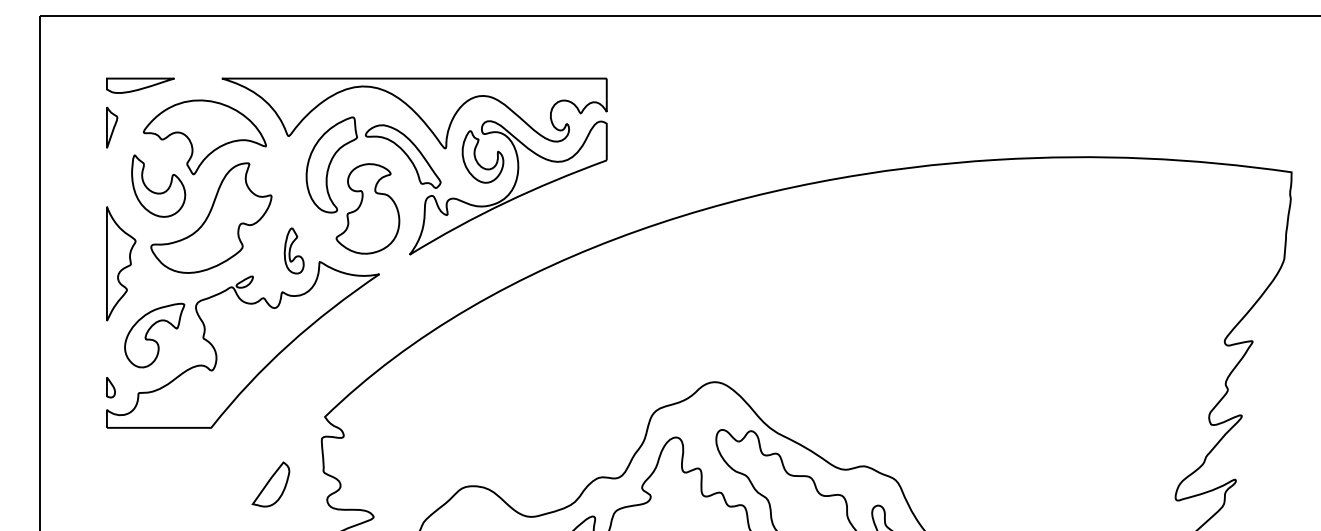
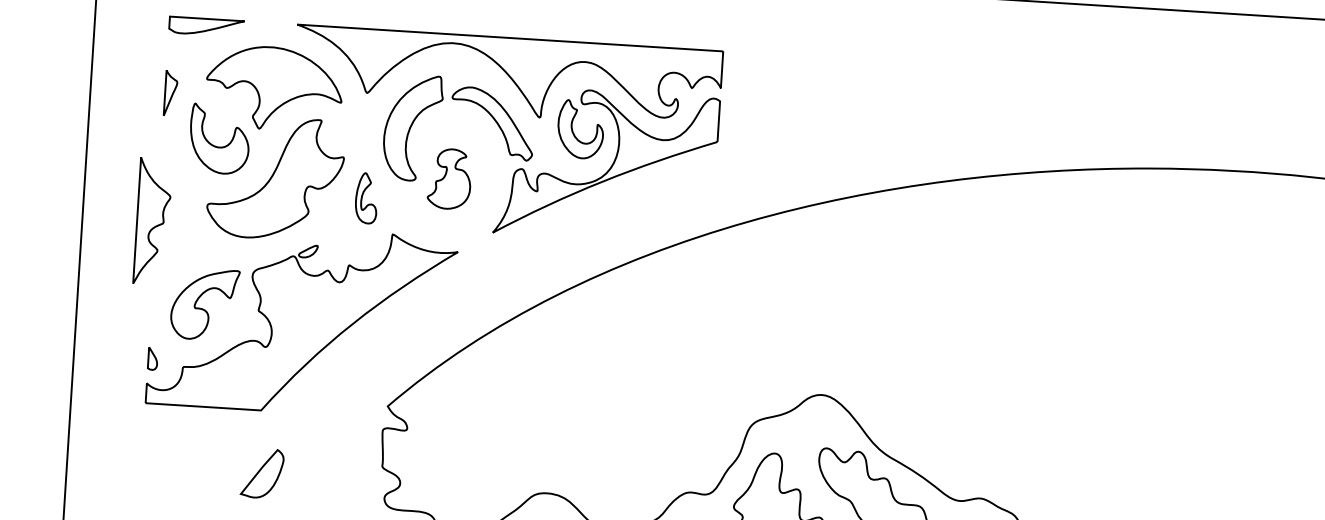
part: (112, 127) -> (171, 93), moved
part: (367, 208) -> (449, 178), size x0.6
part: (293, 250) -> (365, 197), moved
part: (121, 263) -> (153, 221), moved
part: (270, 484) -> (261, 473), moved

